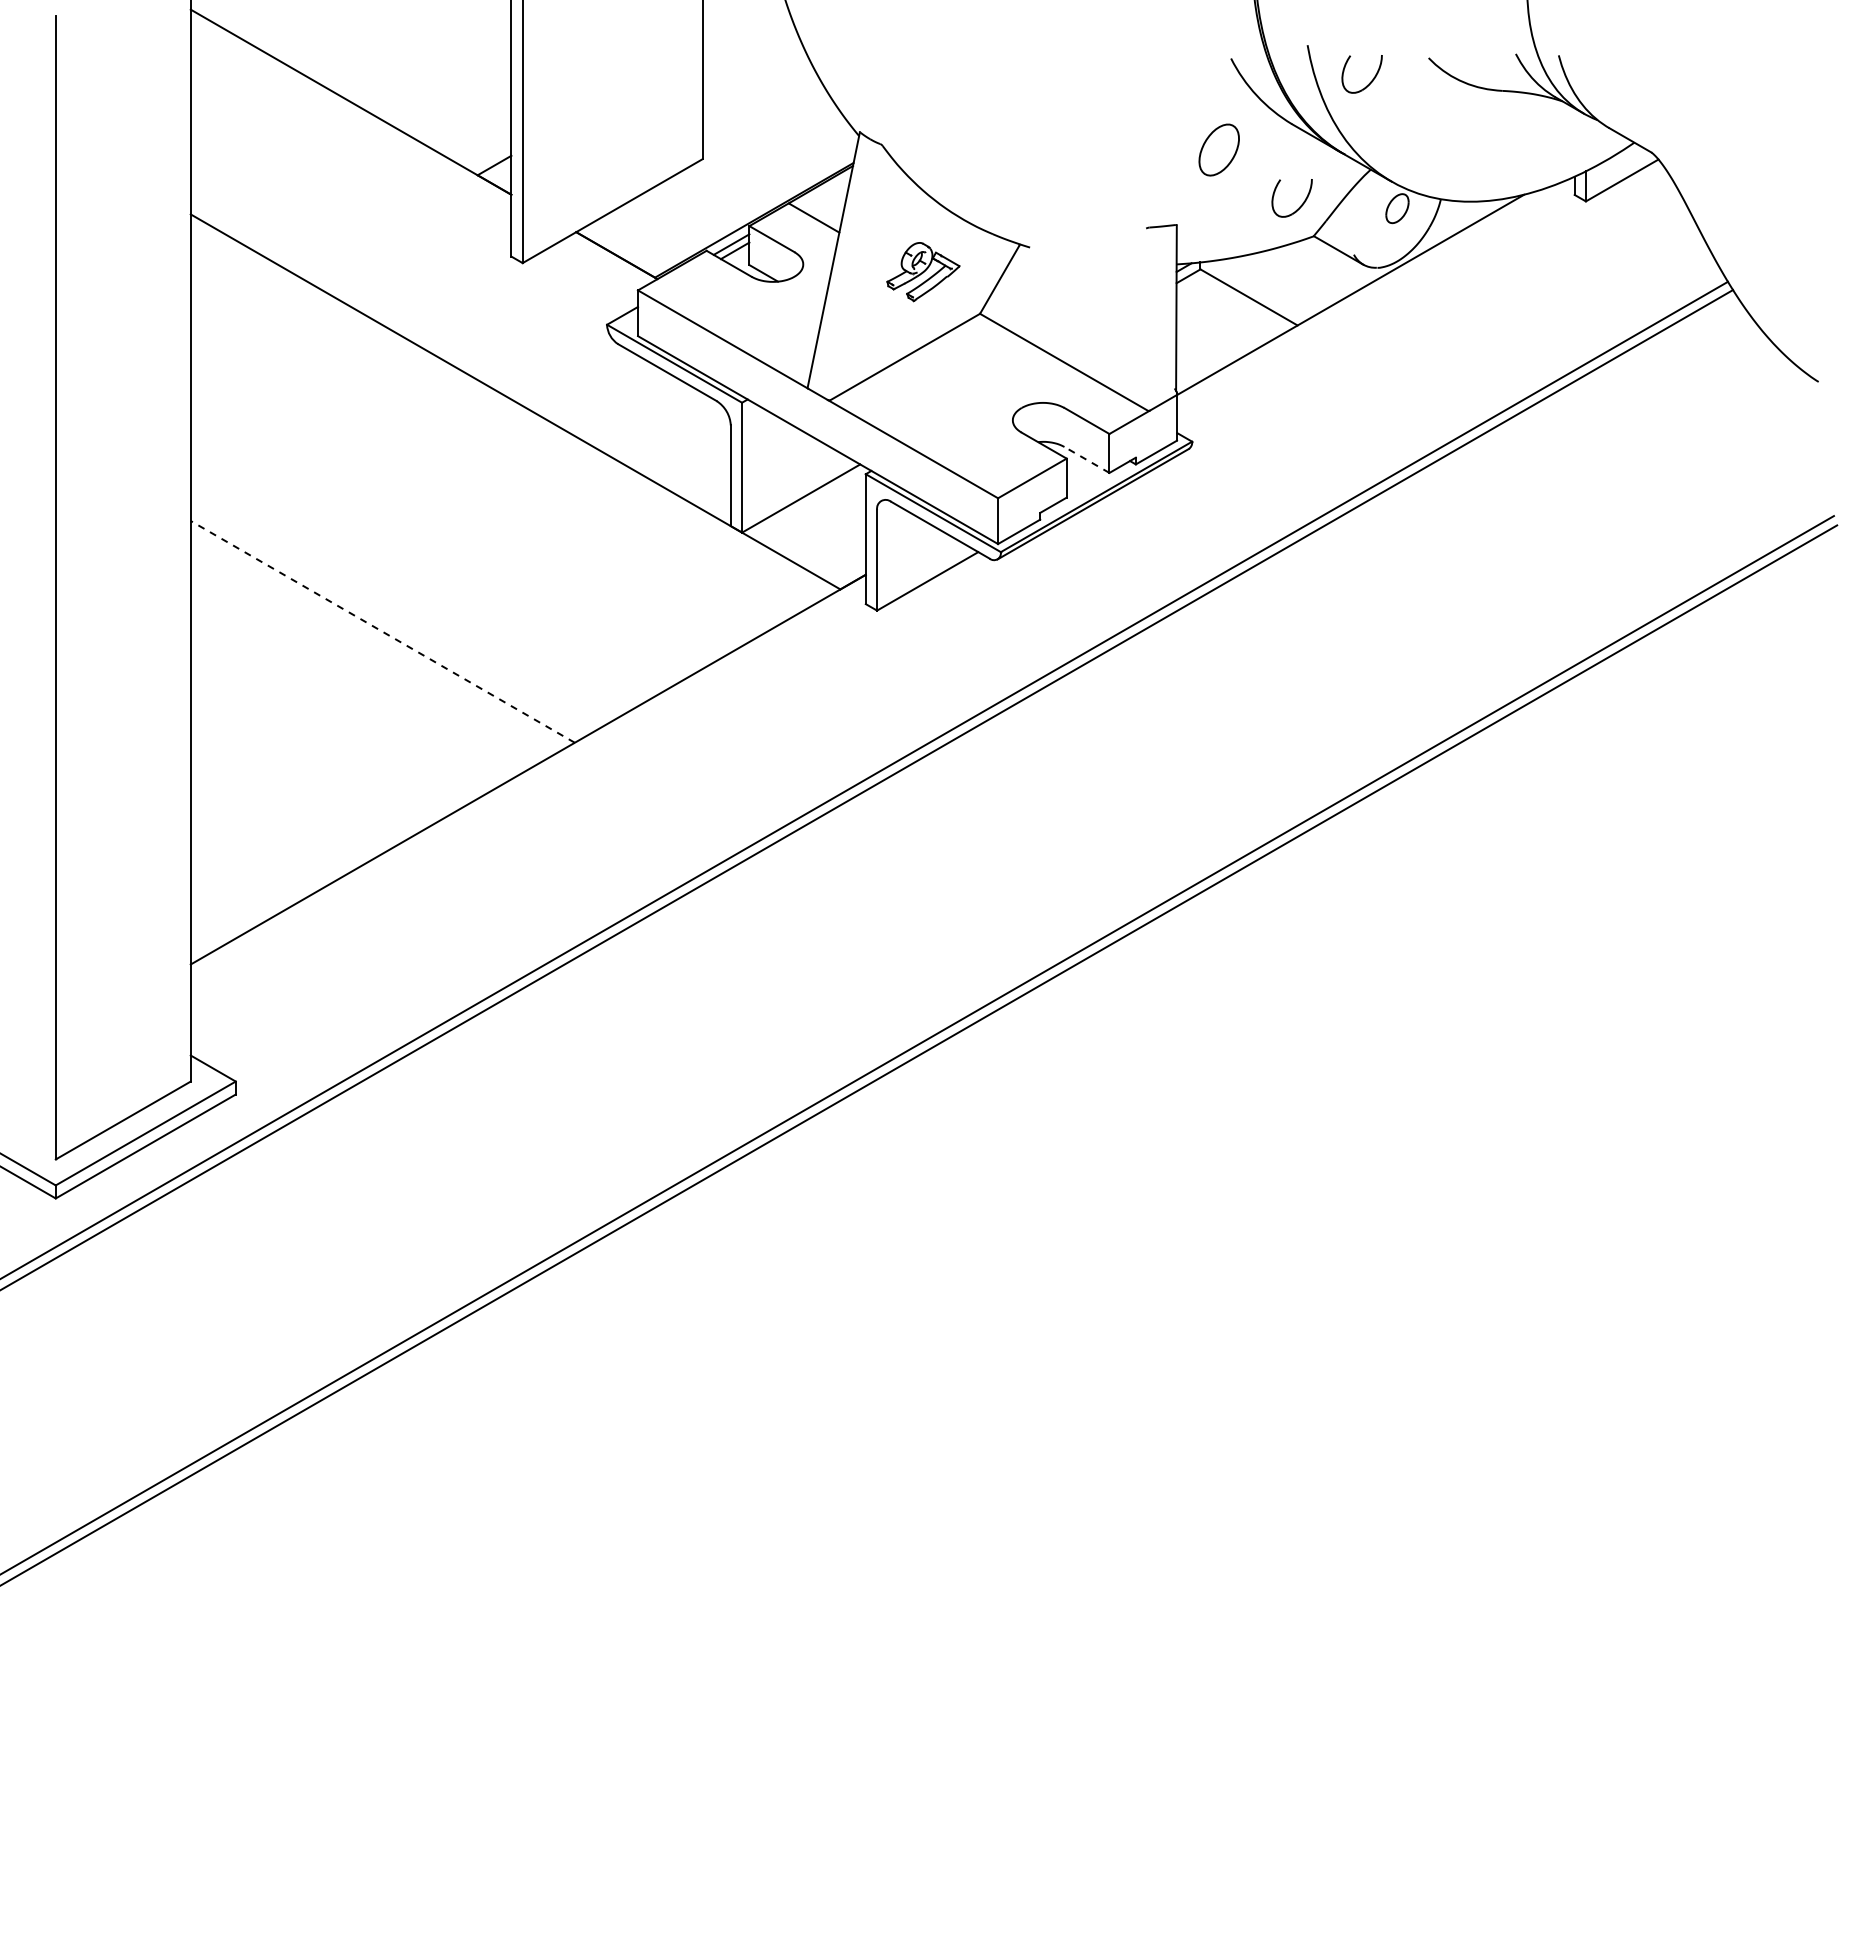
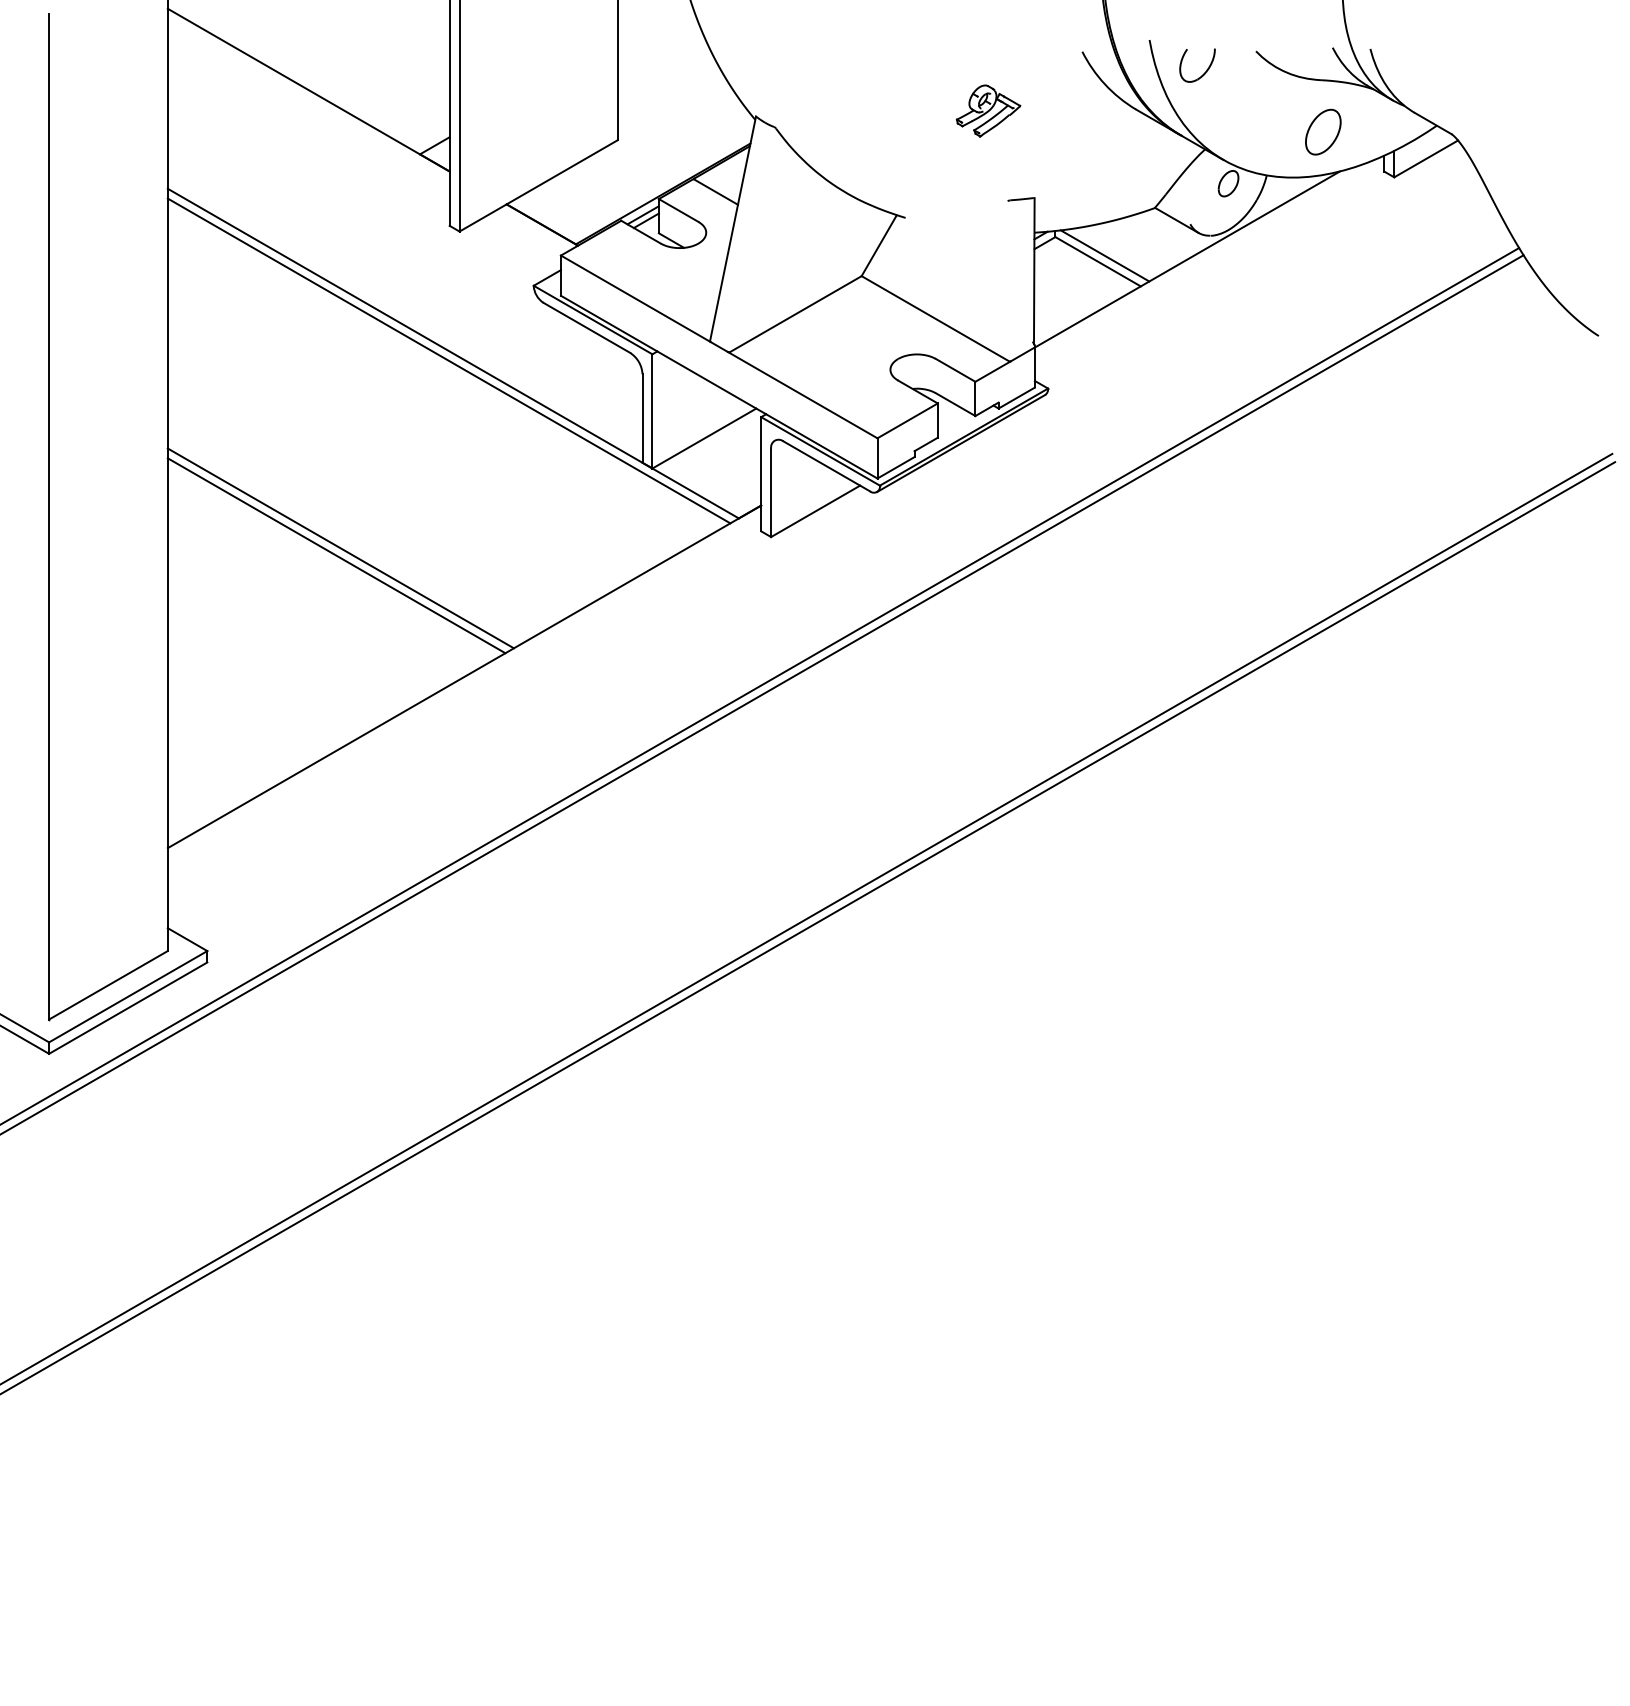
part: (1218, 149) -> (1322, 131), moved
part: (1299, 206) -> (1142, 181), removed
part: (923, 272) -> (988, 111), moved
line: (1256, 290) -> (1104, 255), added
line: (510, 410) -> (448, 361), added
line: (1086, 459) -> (955, 404), dashed -> solid
line: (387, 623) -> (340, 548), added
line: (382, 631) -> (336, 555), dashed -> solid

